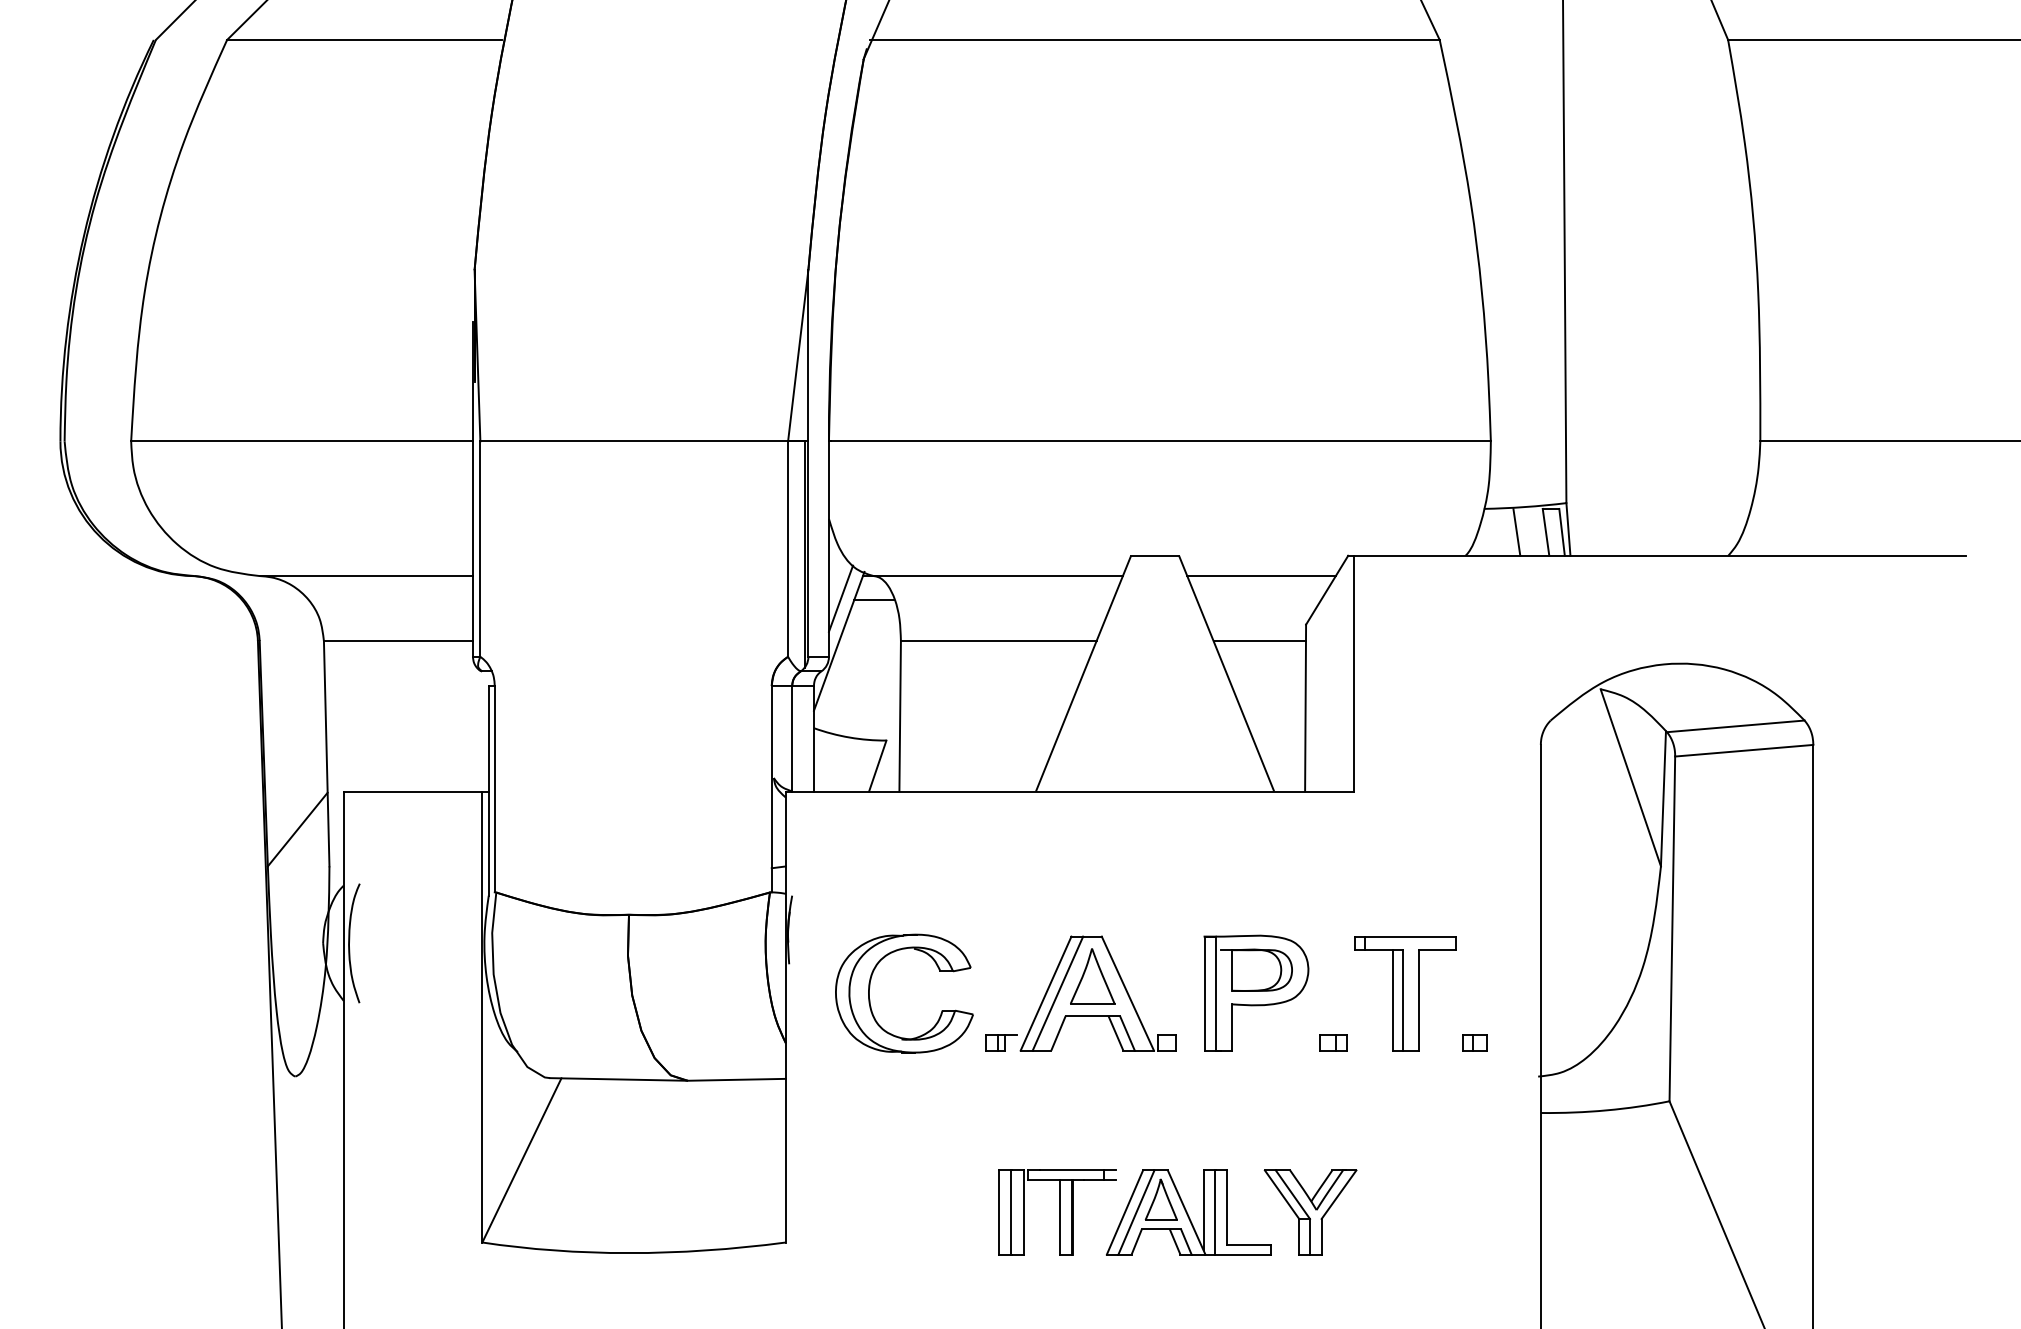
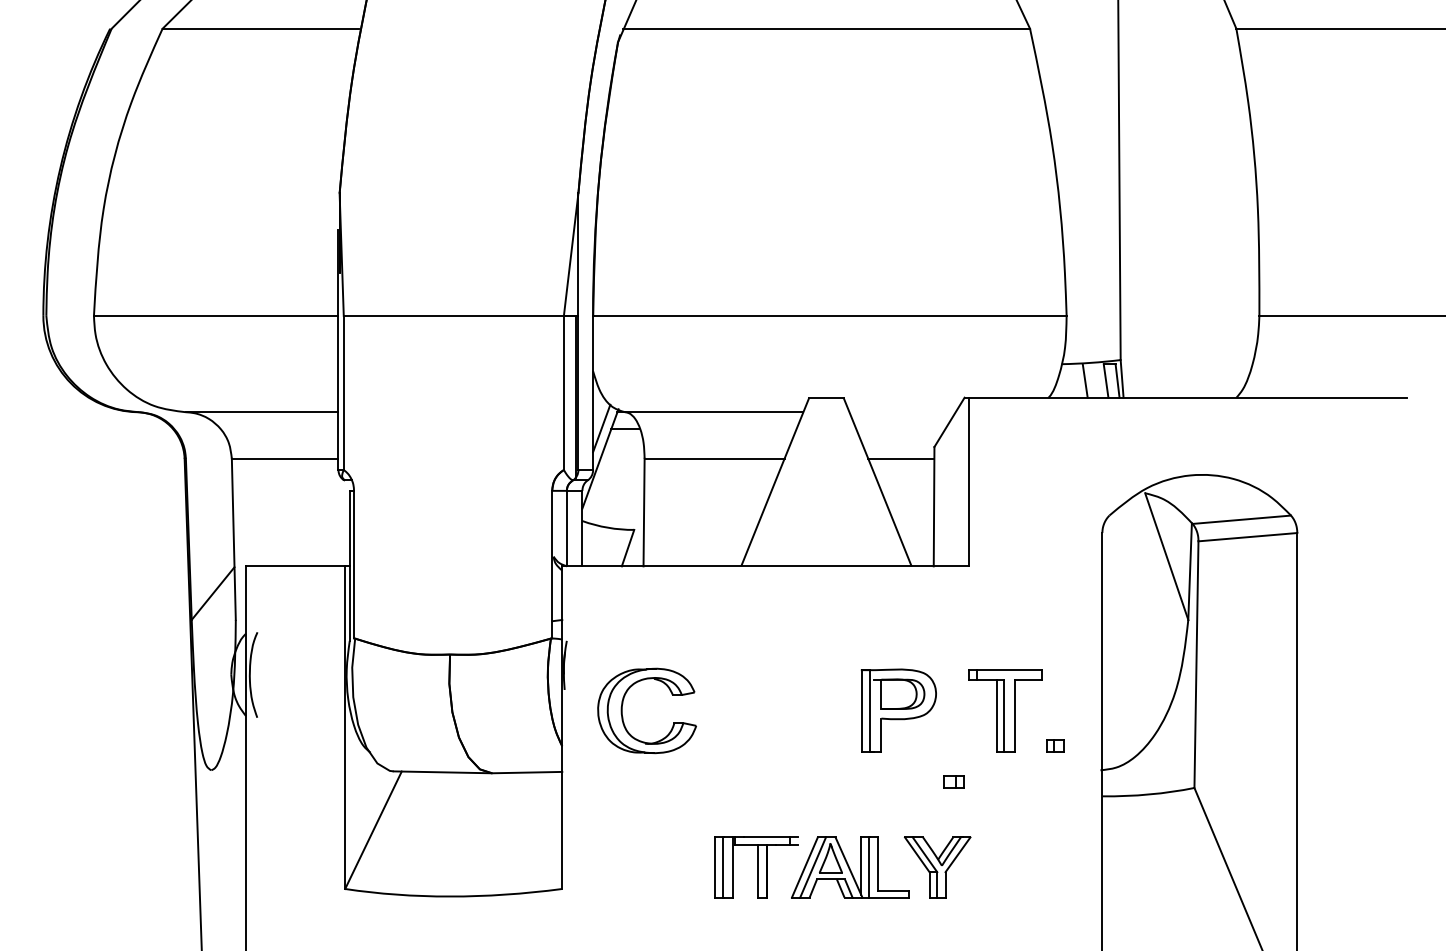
line: (1261, 576) -> (902, 412), removed
part: (1079, 993) -> (772, 710), removed
part: (1332, 1041) -> (953, 781), moved

